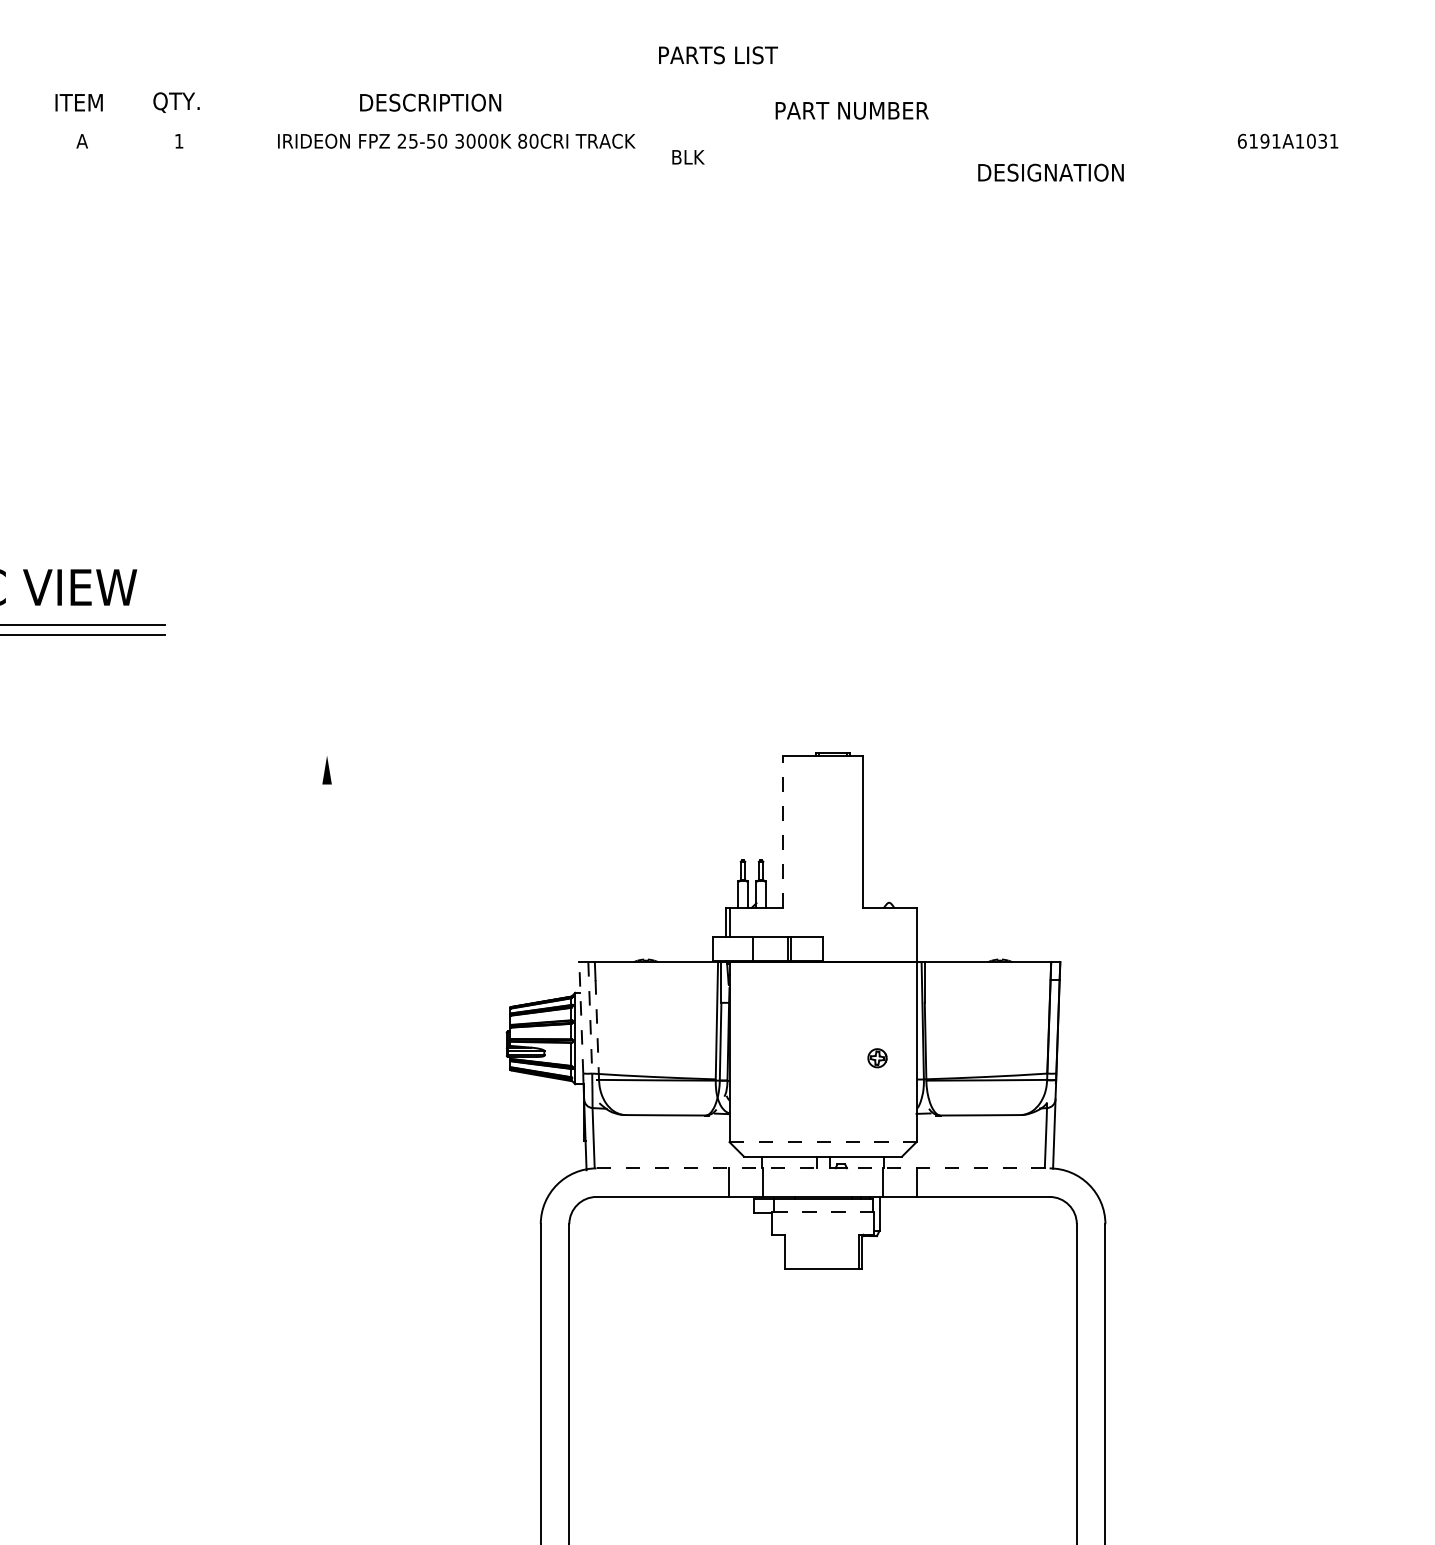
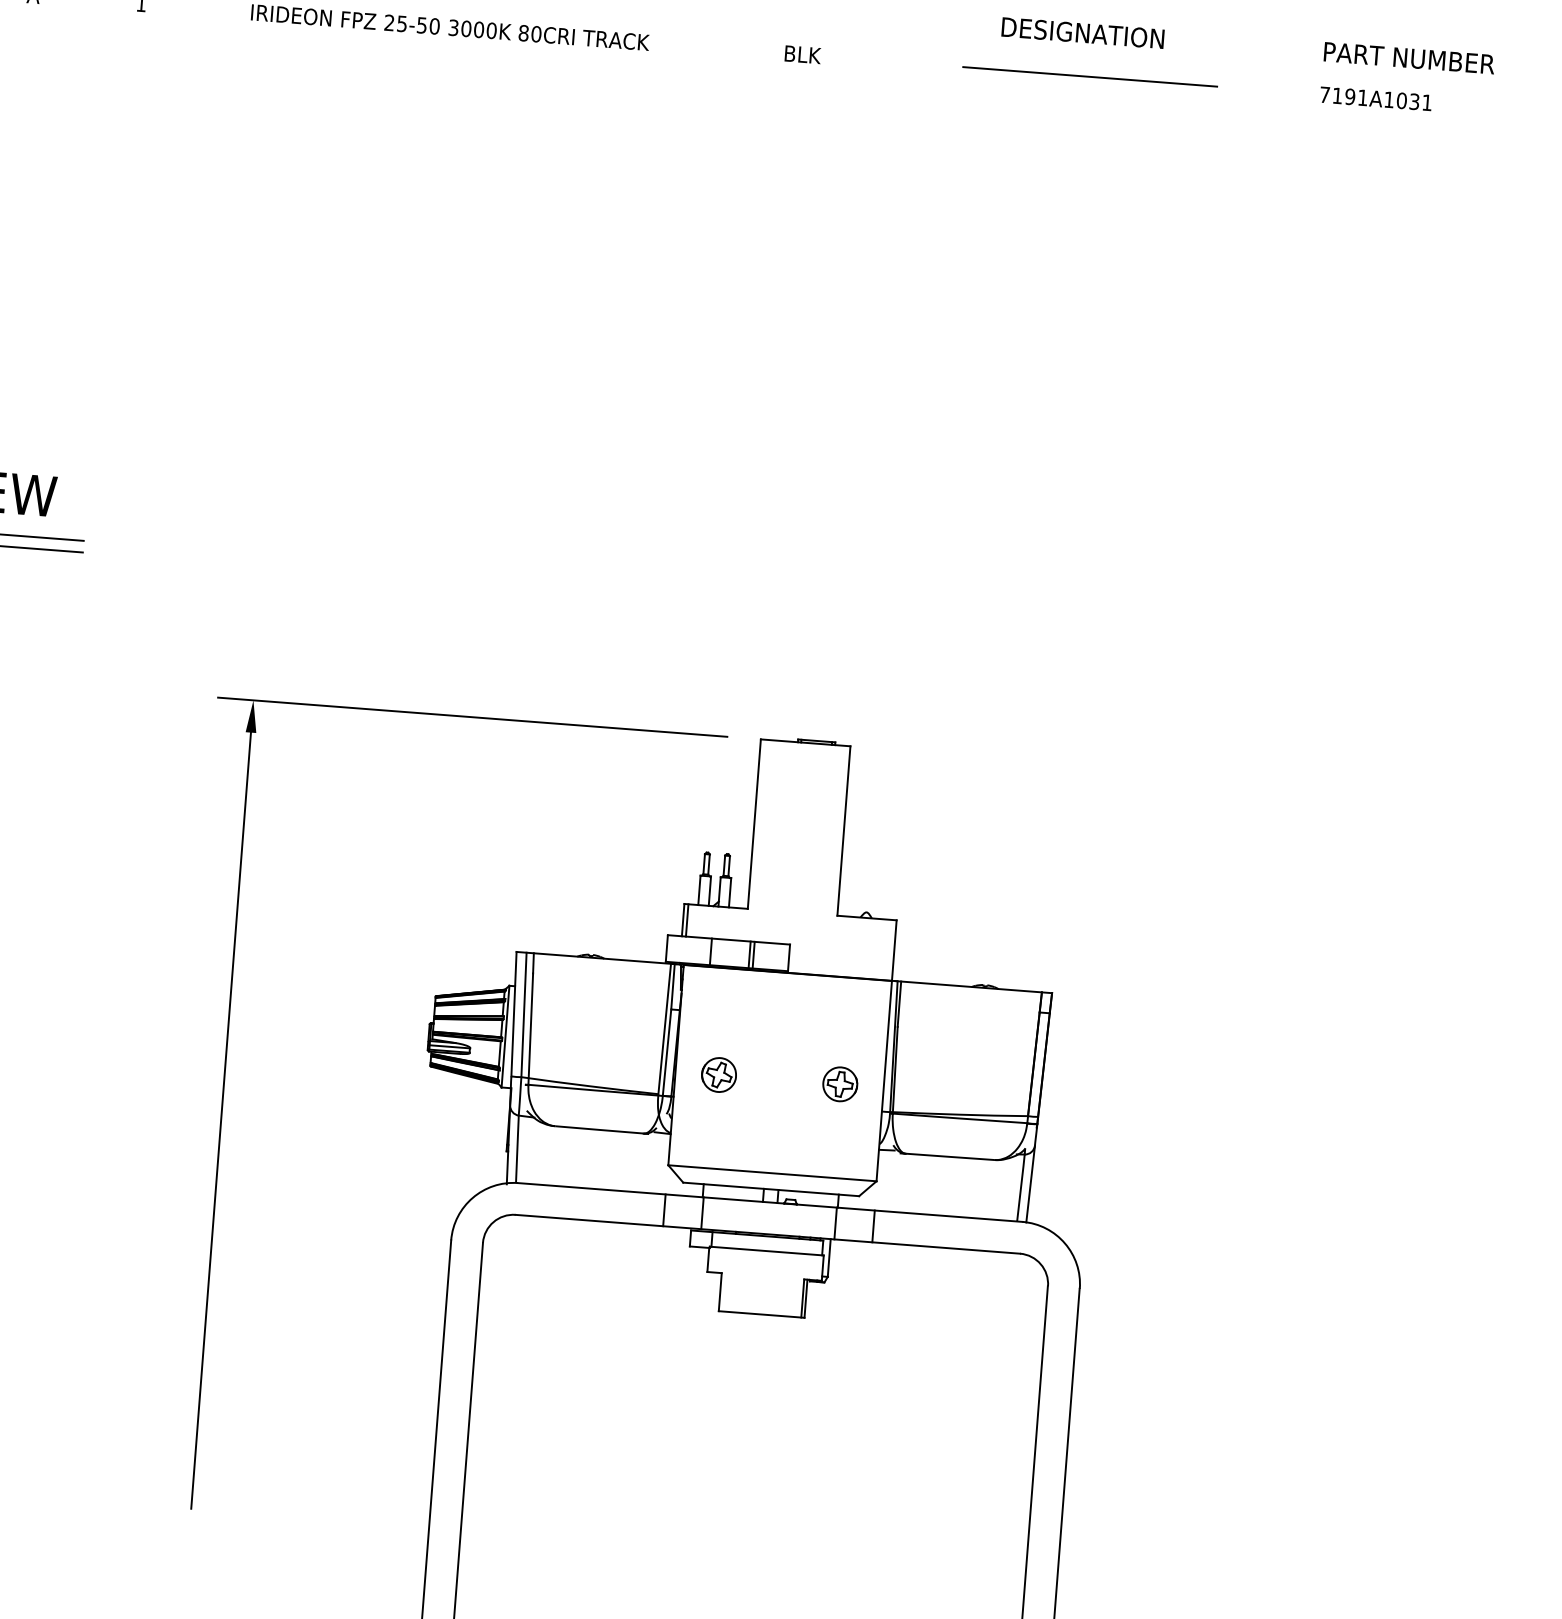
text: (851, 110) -> (1408, 57), moved
text: (1241, 140) -> (1324, 93), 6191A1031 -> 7191A1031
line: (1031, 141) -> (1090, 77), added
text: (688, 157) -> (803, 54), moved
text: (1050, 172) -> (1082, 32), moved
line: (523, 755) -> (472, 717), added
line: (782, 831) -> (753, 823), dashed -> solid
line: (581, 1017) -> (514, 1013), dashed -> solid
line: (590, 1017) -> (524, 1014), dashed -> solid
line: (597, 1030) -> (530, 1029), dashed -> solid
part: (768, 1058) -> (718, 1075), added
part: (877, 1058) -> (840, 1084), size x1.67
line: (327, 1132) -> (221, 1120), added
line: (823, 1142) -> (772, 1173), dashed -> solid
line: (823, 1168) -> (770, 1202), dashed -> solid
line: (822, 1212) -> (765, 1251), dashed -> solid

